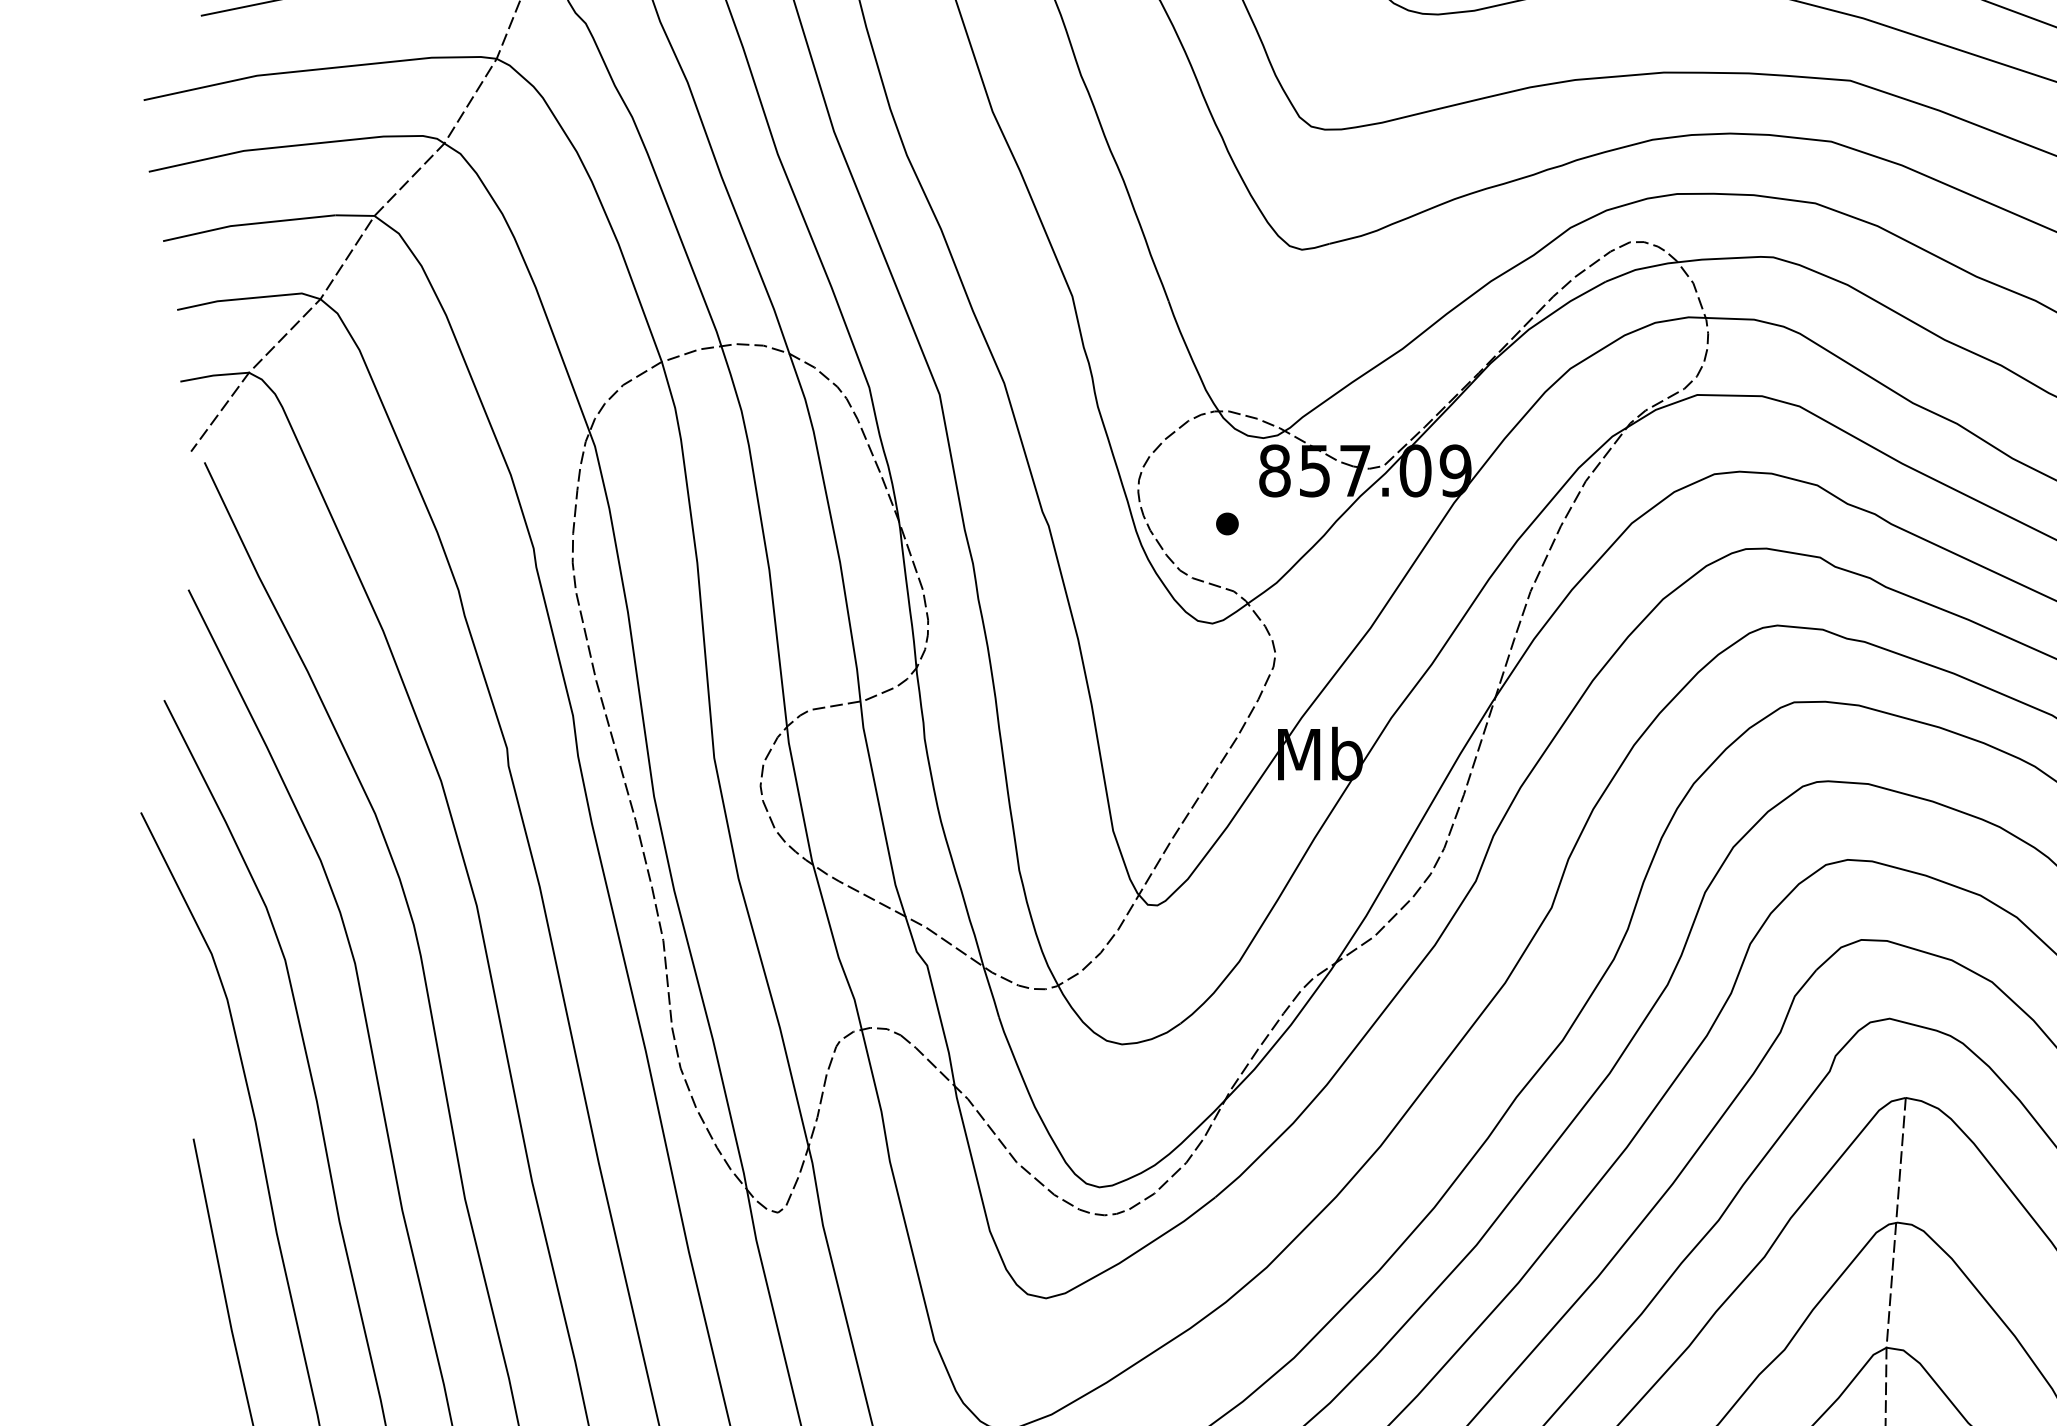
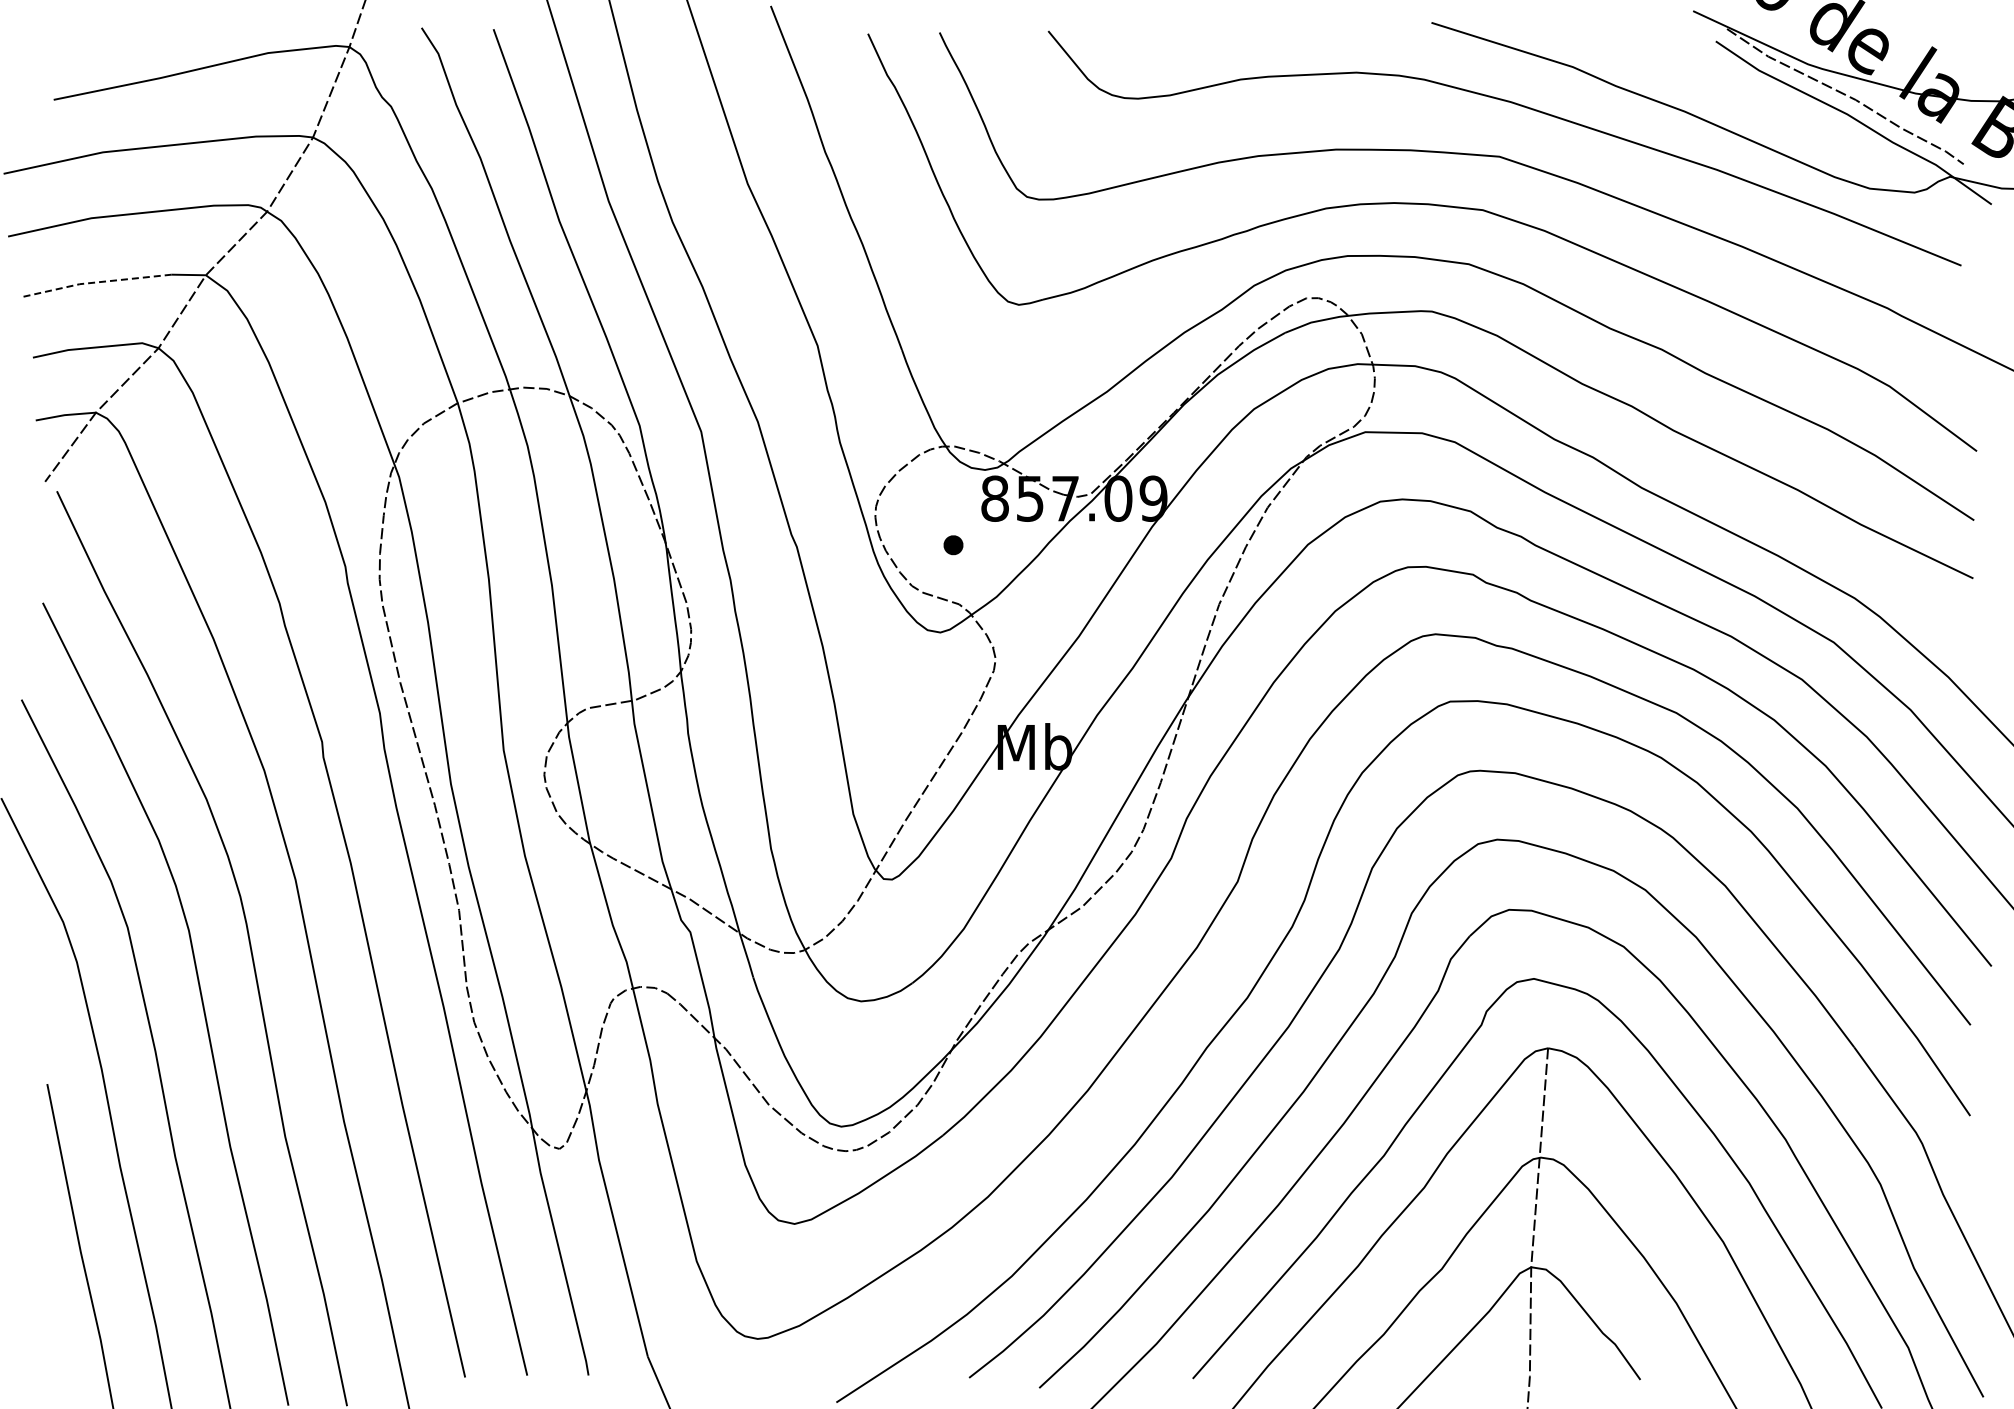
line: (247, 224) -> (94, 282), solid -> dashed

